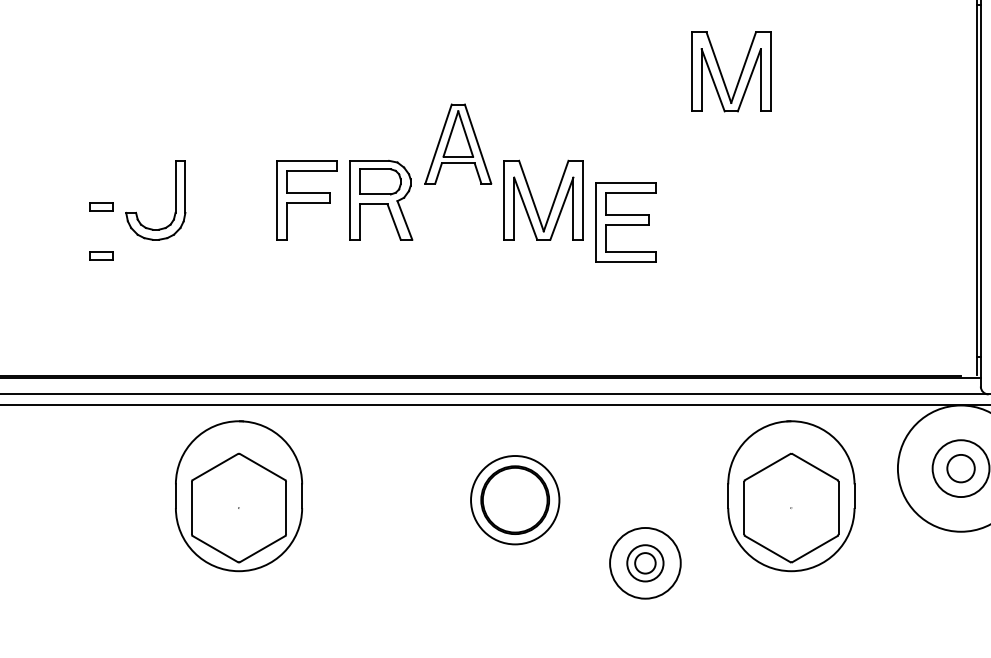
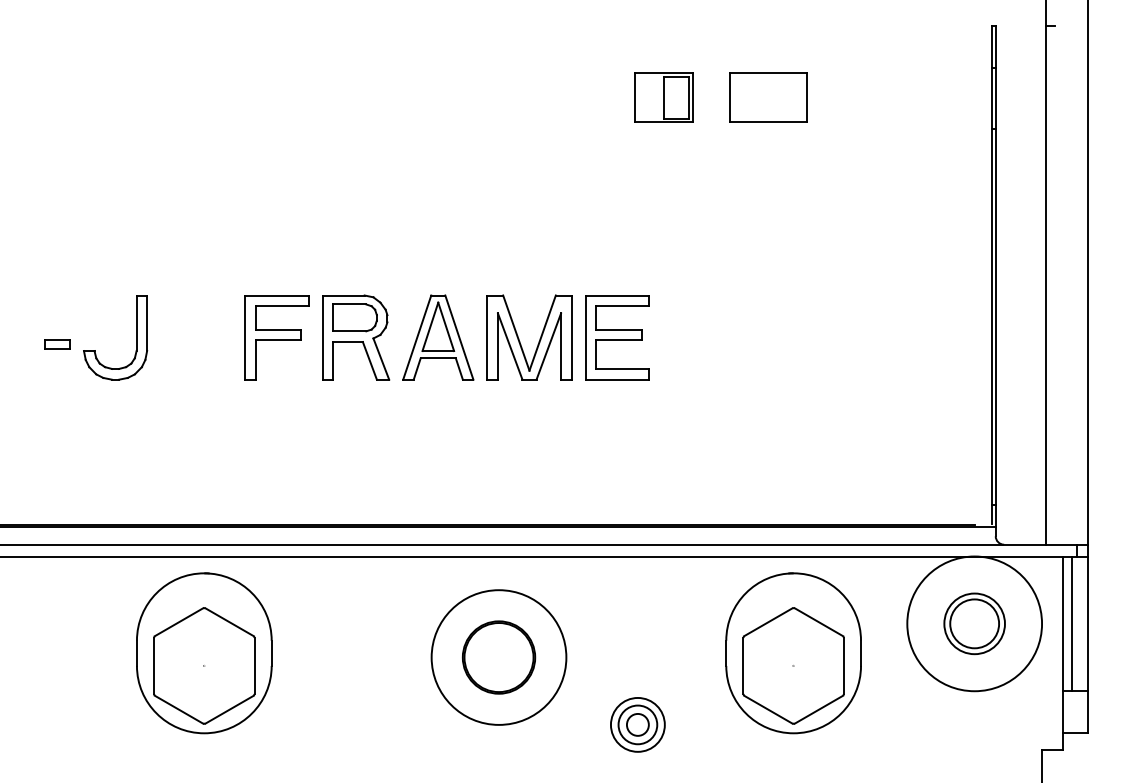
part: (722, 75) -> (720, 204), removed
part: (458, 143) -> (438, 337), moved
part: (626, 222) -> (617, 337), moved
part: (101, 255) -> (57, 396), removed
circle: (960, 468) -> (974, 623), size x1.67
circle: (514, 500) -> (498, 657), size x1.43
circle: (645, 562) -> (637, 724), size x0.71

